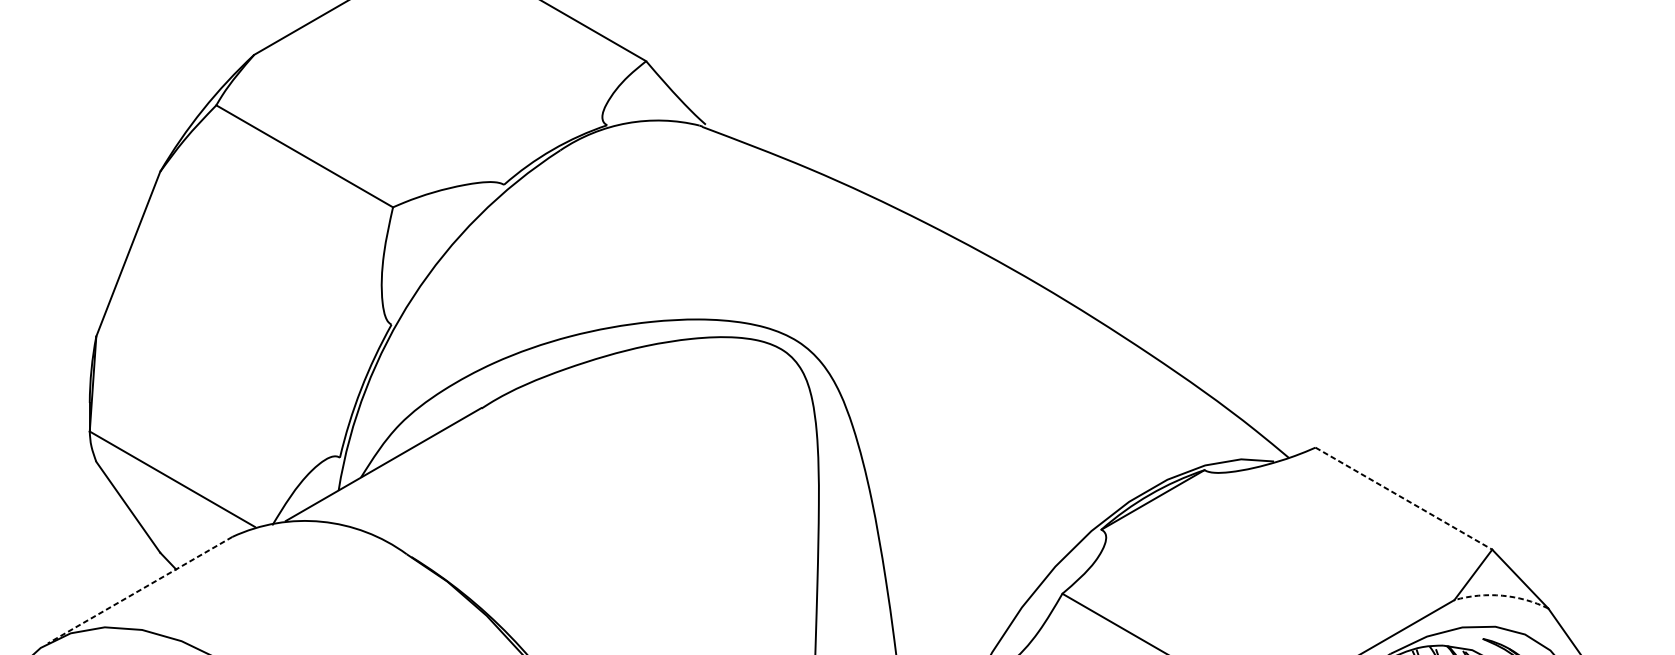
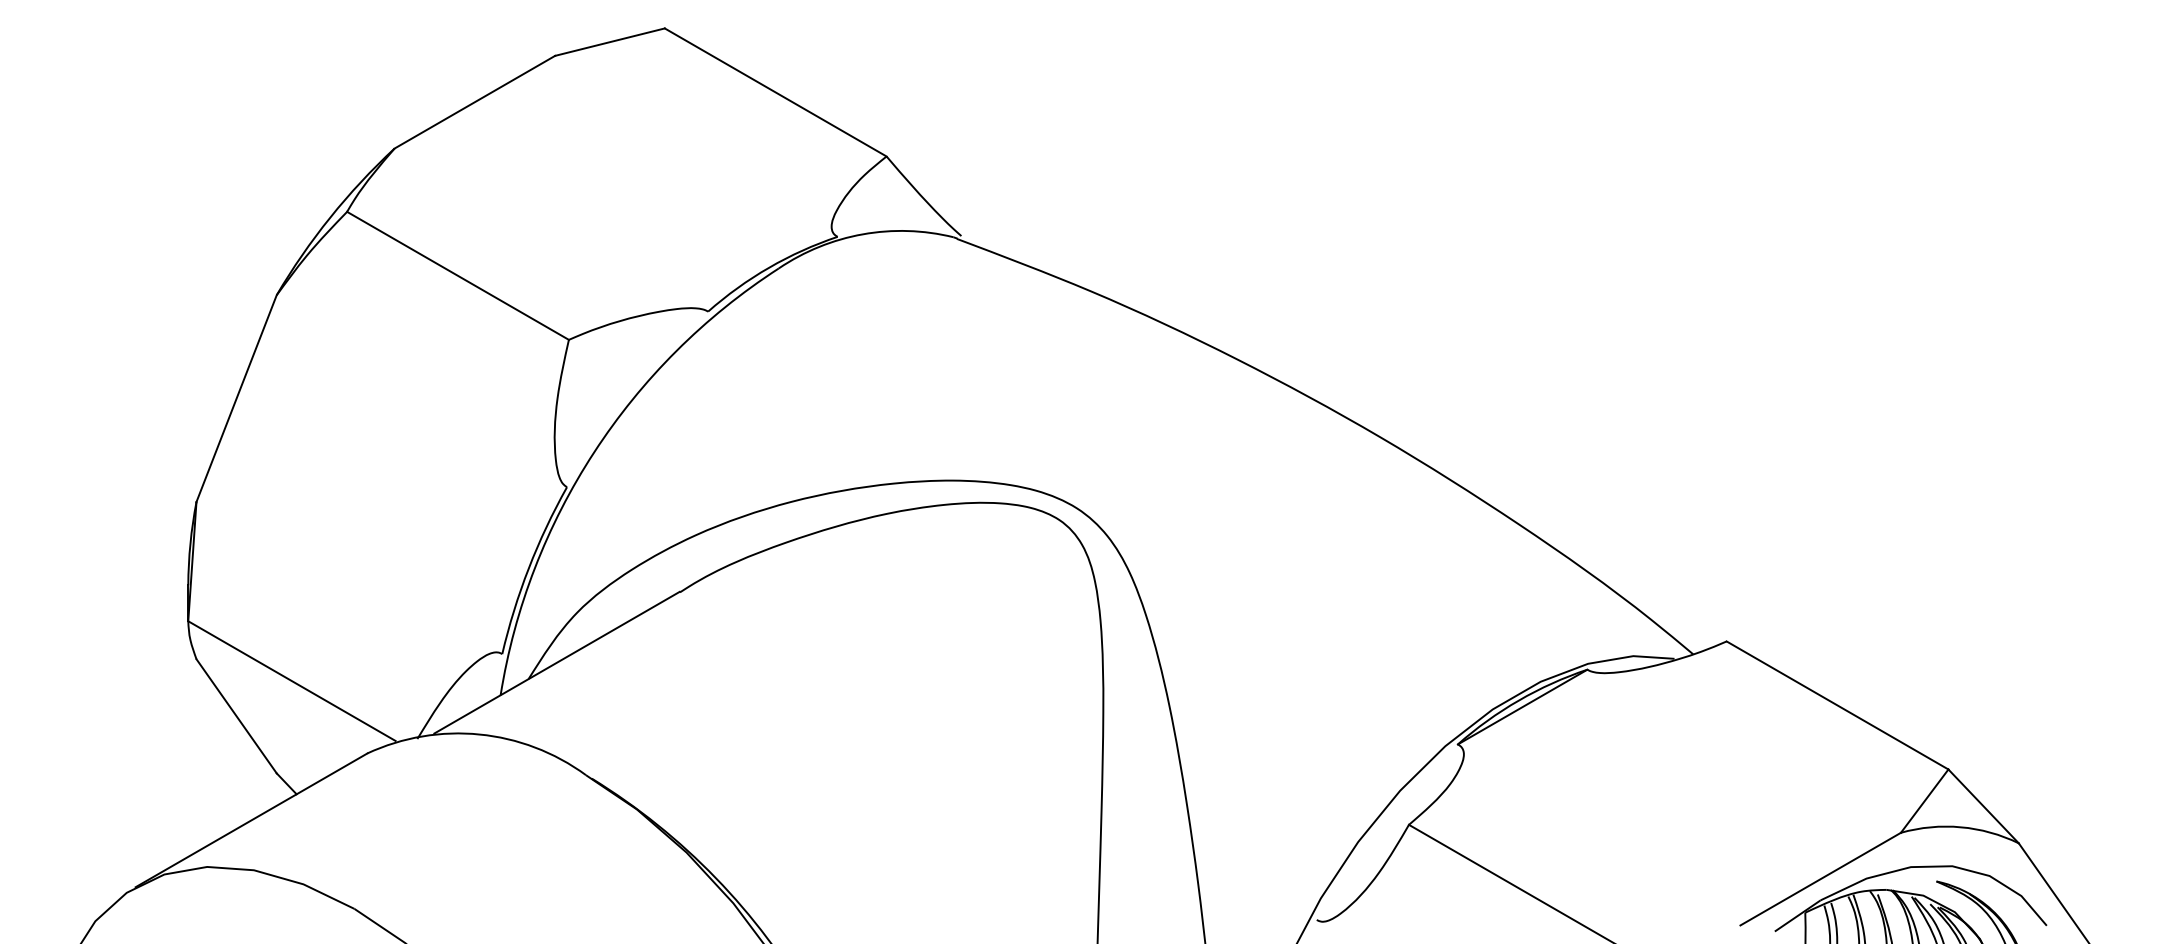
line: (1403, 498) -> (1837, 705), dashed -> solid
line: (140, 590) -> (251, 820), dashed -> solid
arc: (1501, 595) -> (1960, 827), dashed -> solid

